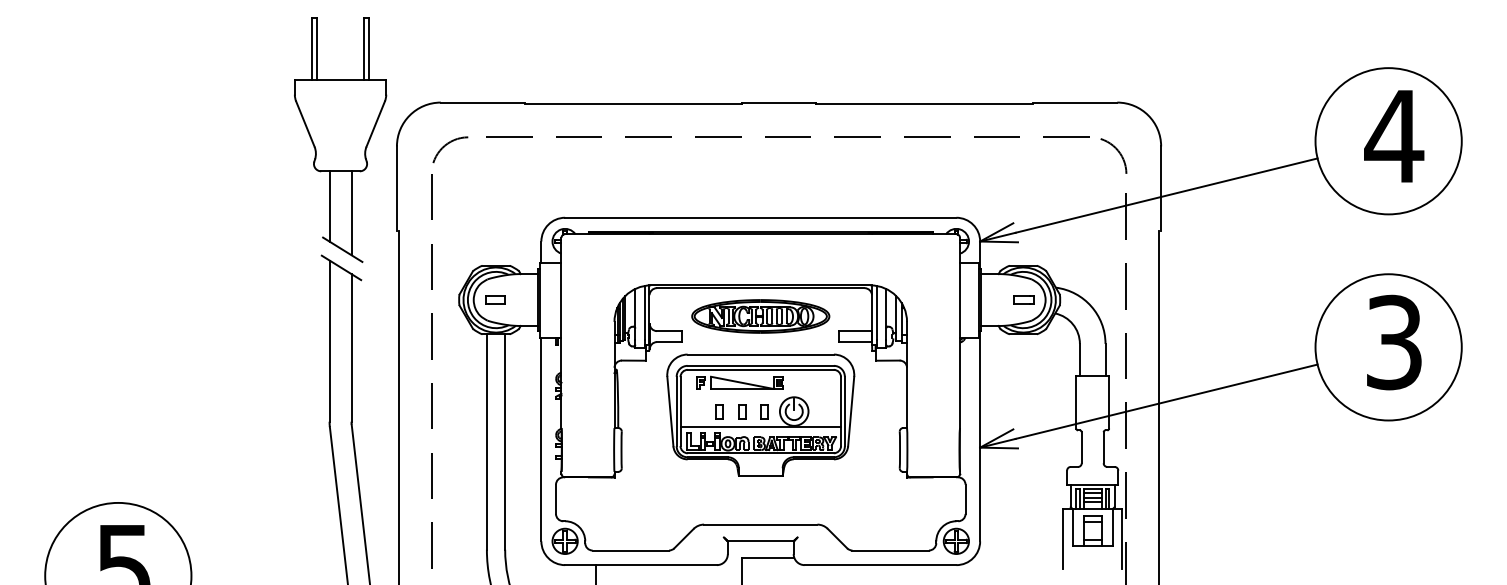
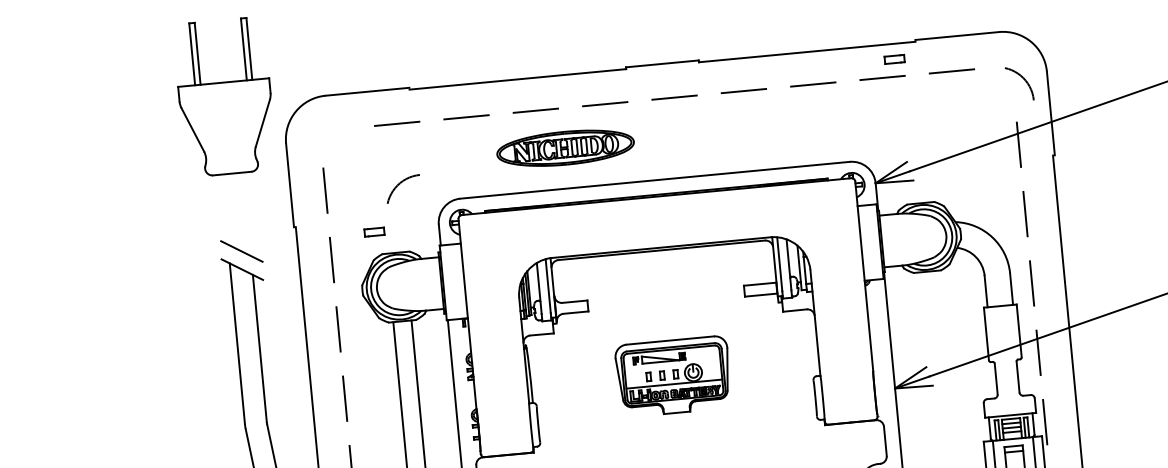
arc: (448, 144) -> (400, 183), moved
arc: (1117, 151) -> (1022, 78), moved
line: (329, 206) -> (224, 209), removed
line: (351, 213) -> (247, 214), removed
part: (495, 299) -> (374, 231), moved
part: (1023, 299) -> (894, 58), moved
part: (760, 316) -> (565, 148), moved
part: (760, 414) -> (673, 376), size x0.6

